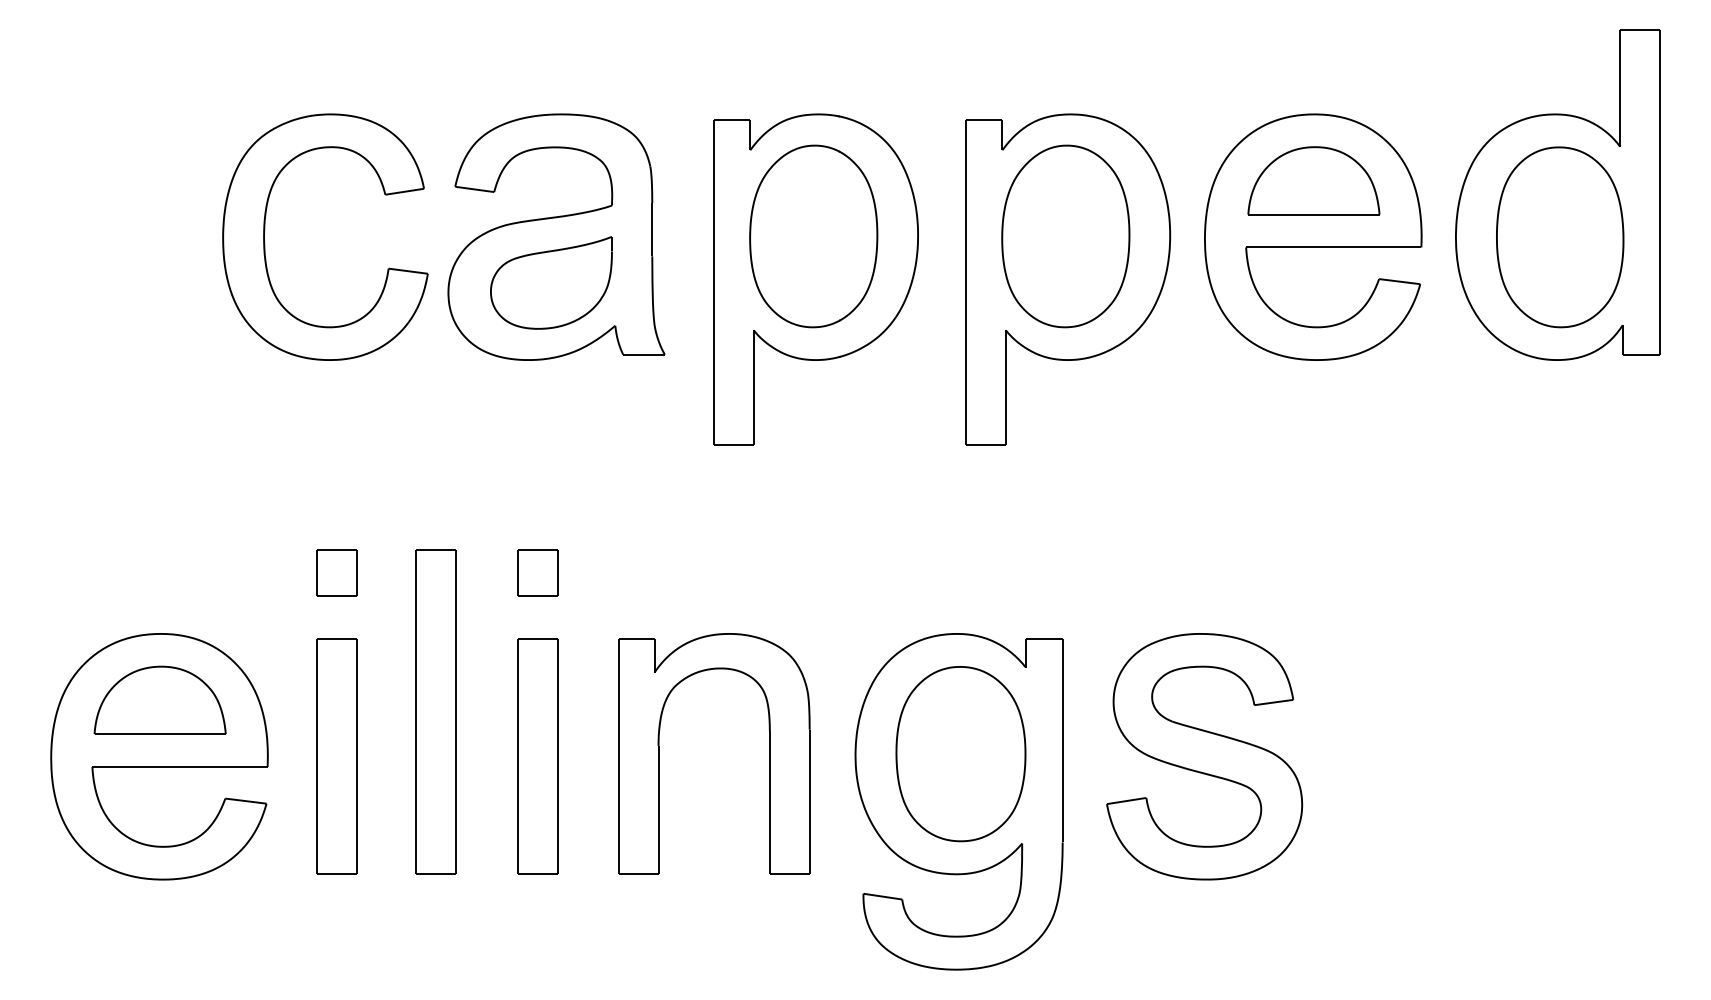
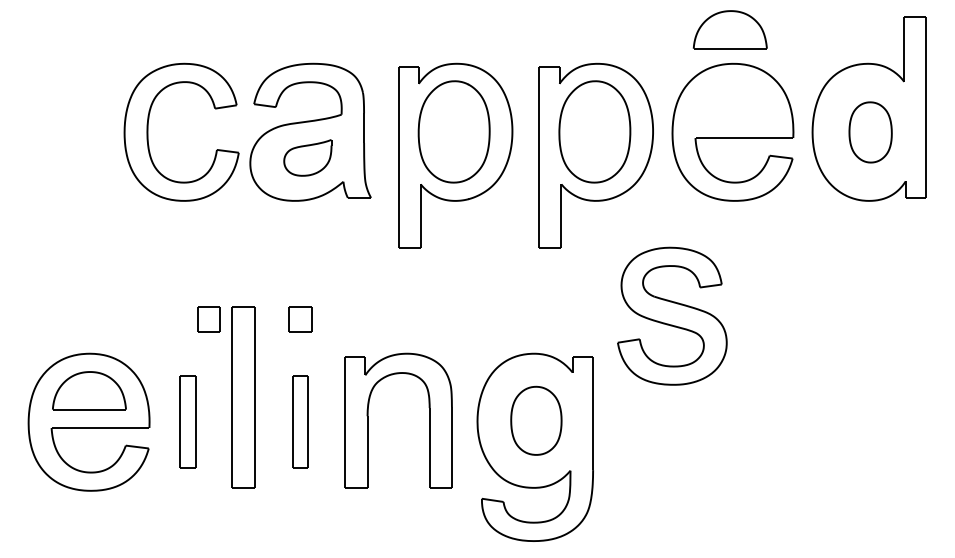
part: (1312, 180) -> (729, 29), moved
part: (1559, 237) -> (870, 132), size x0.6
part: (550, 282) -> (307, 157), size x0.7
part: (335, 572) -> (208, 319), moved
part: (961, 753) -> (536, 420), size x0.7
part: (1204, 755) -> (672, 315), moved
part: (335, 757) -> (187, 422), size x0.7
part: (538, 757) -> (300, 422), size x0.7

